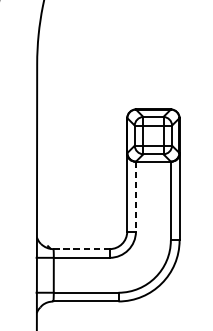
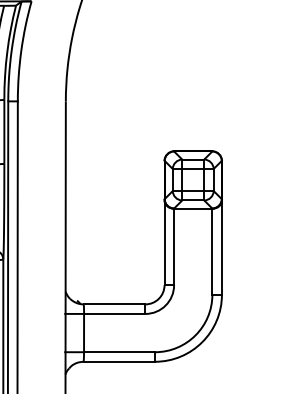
line: (136, 197) -> (174, 247), dashed -> solid
line: (81, 249) -> (114, 304), dashed -> solid

